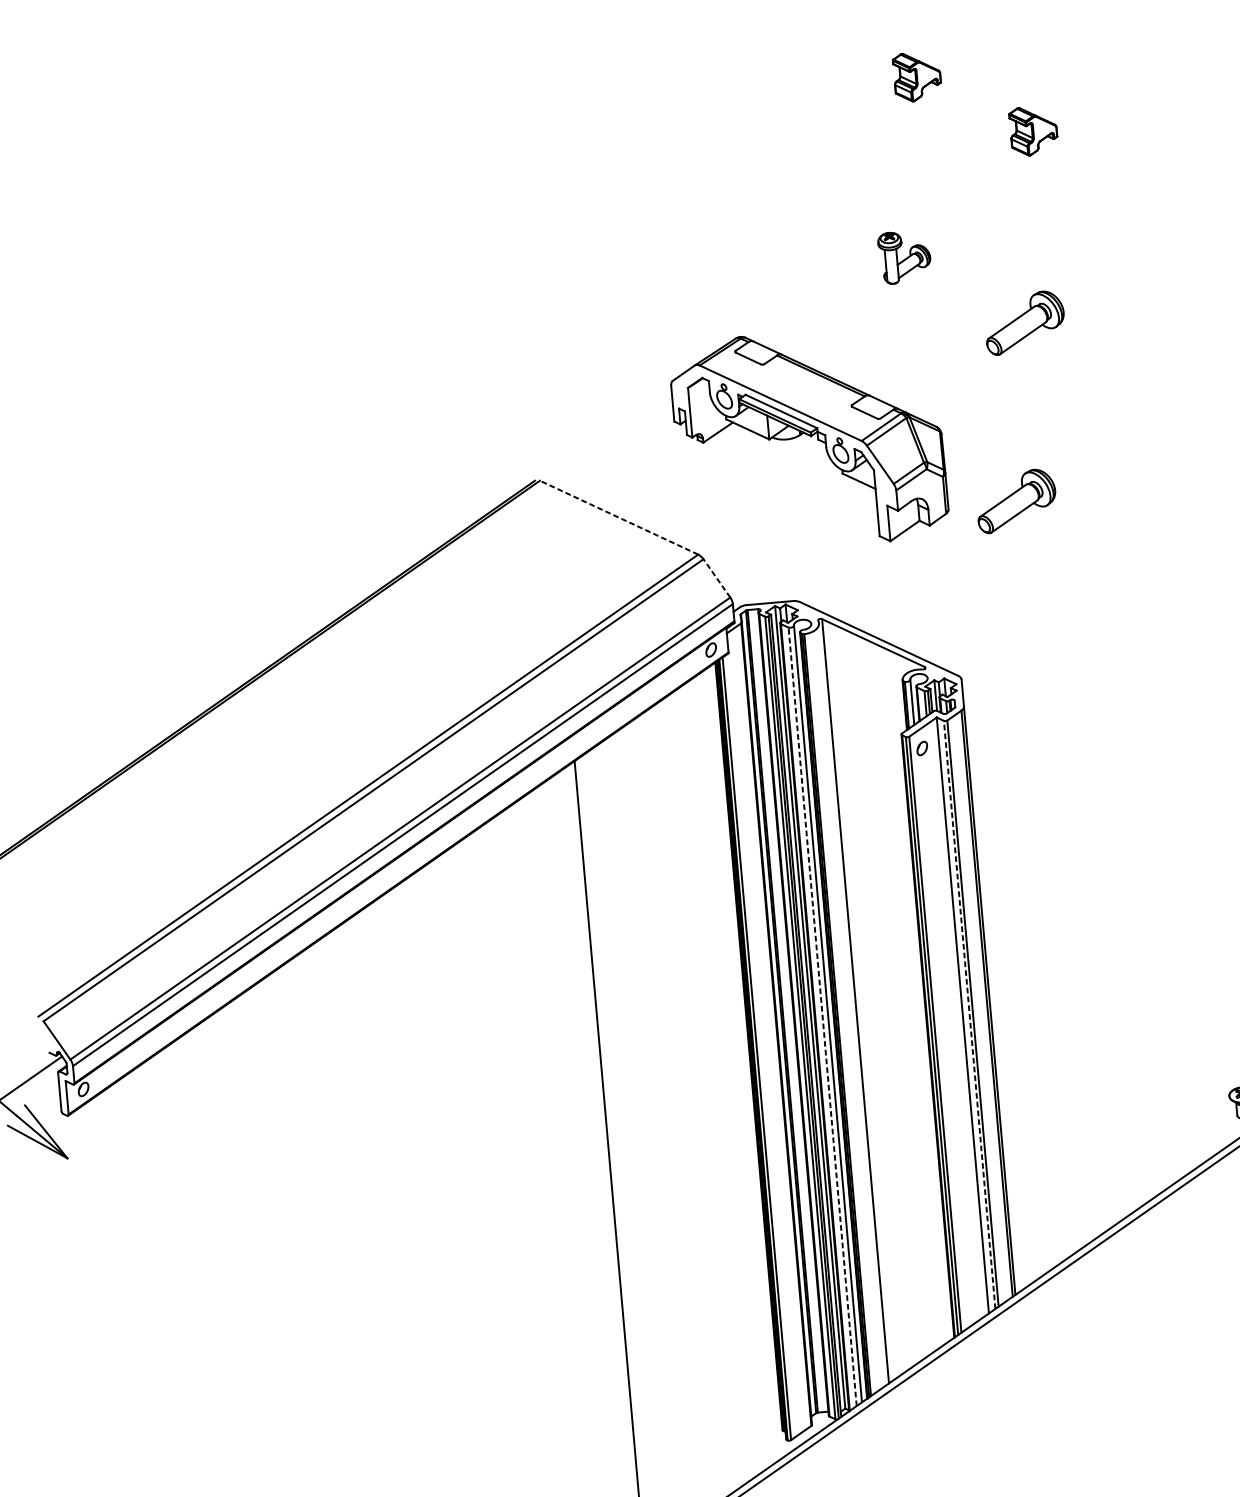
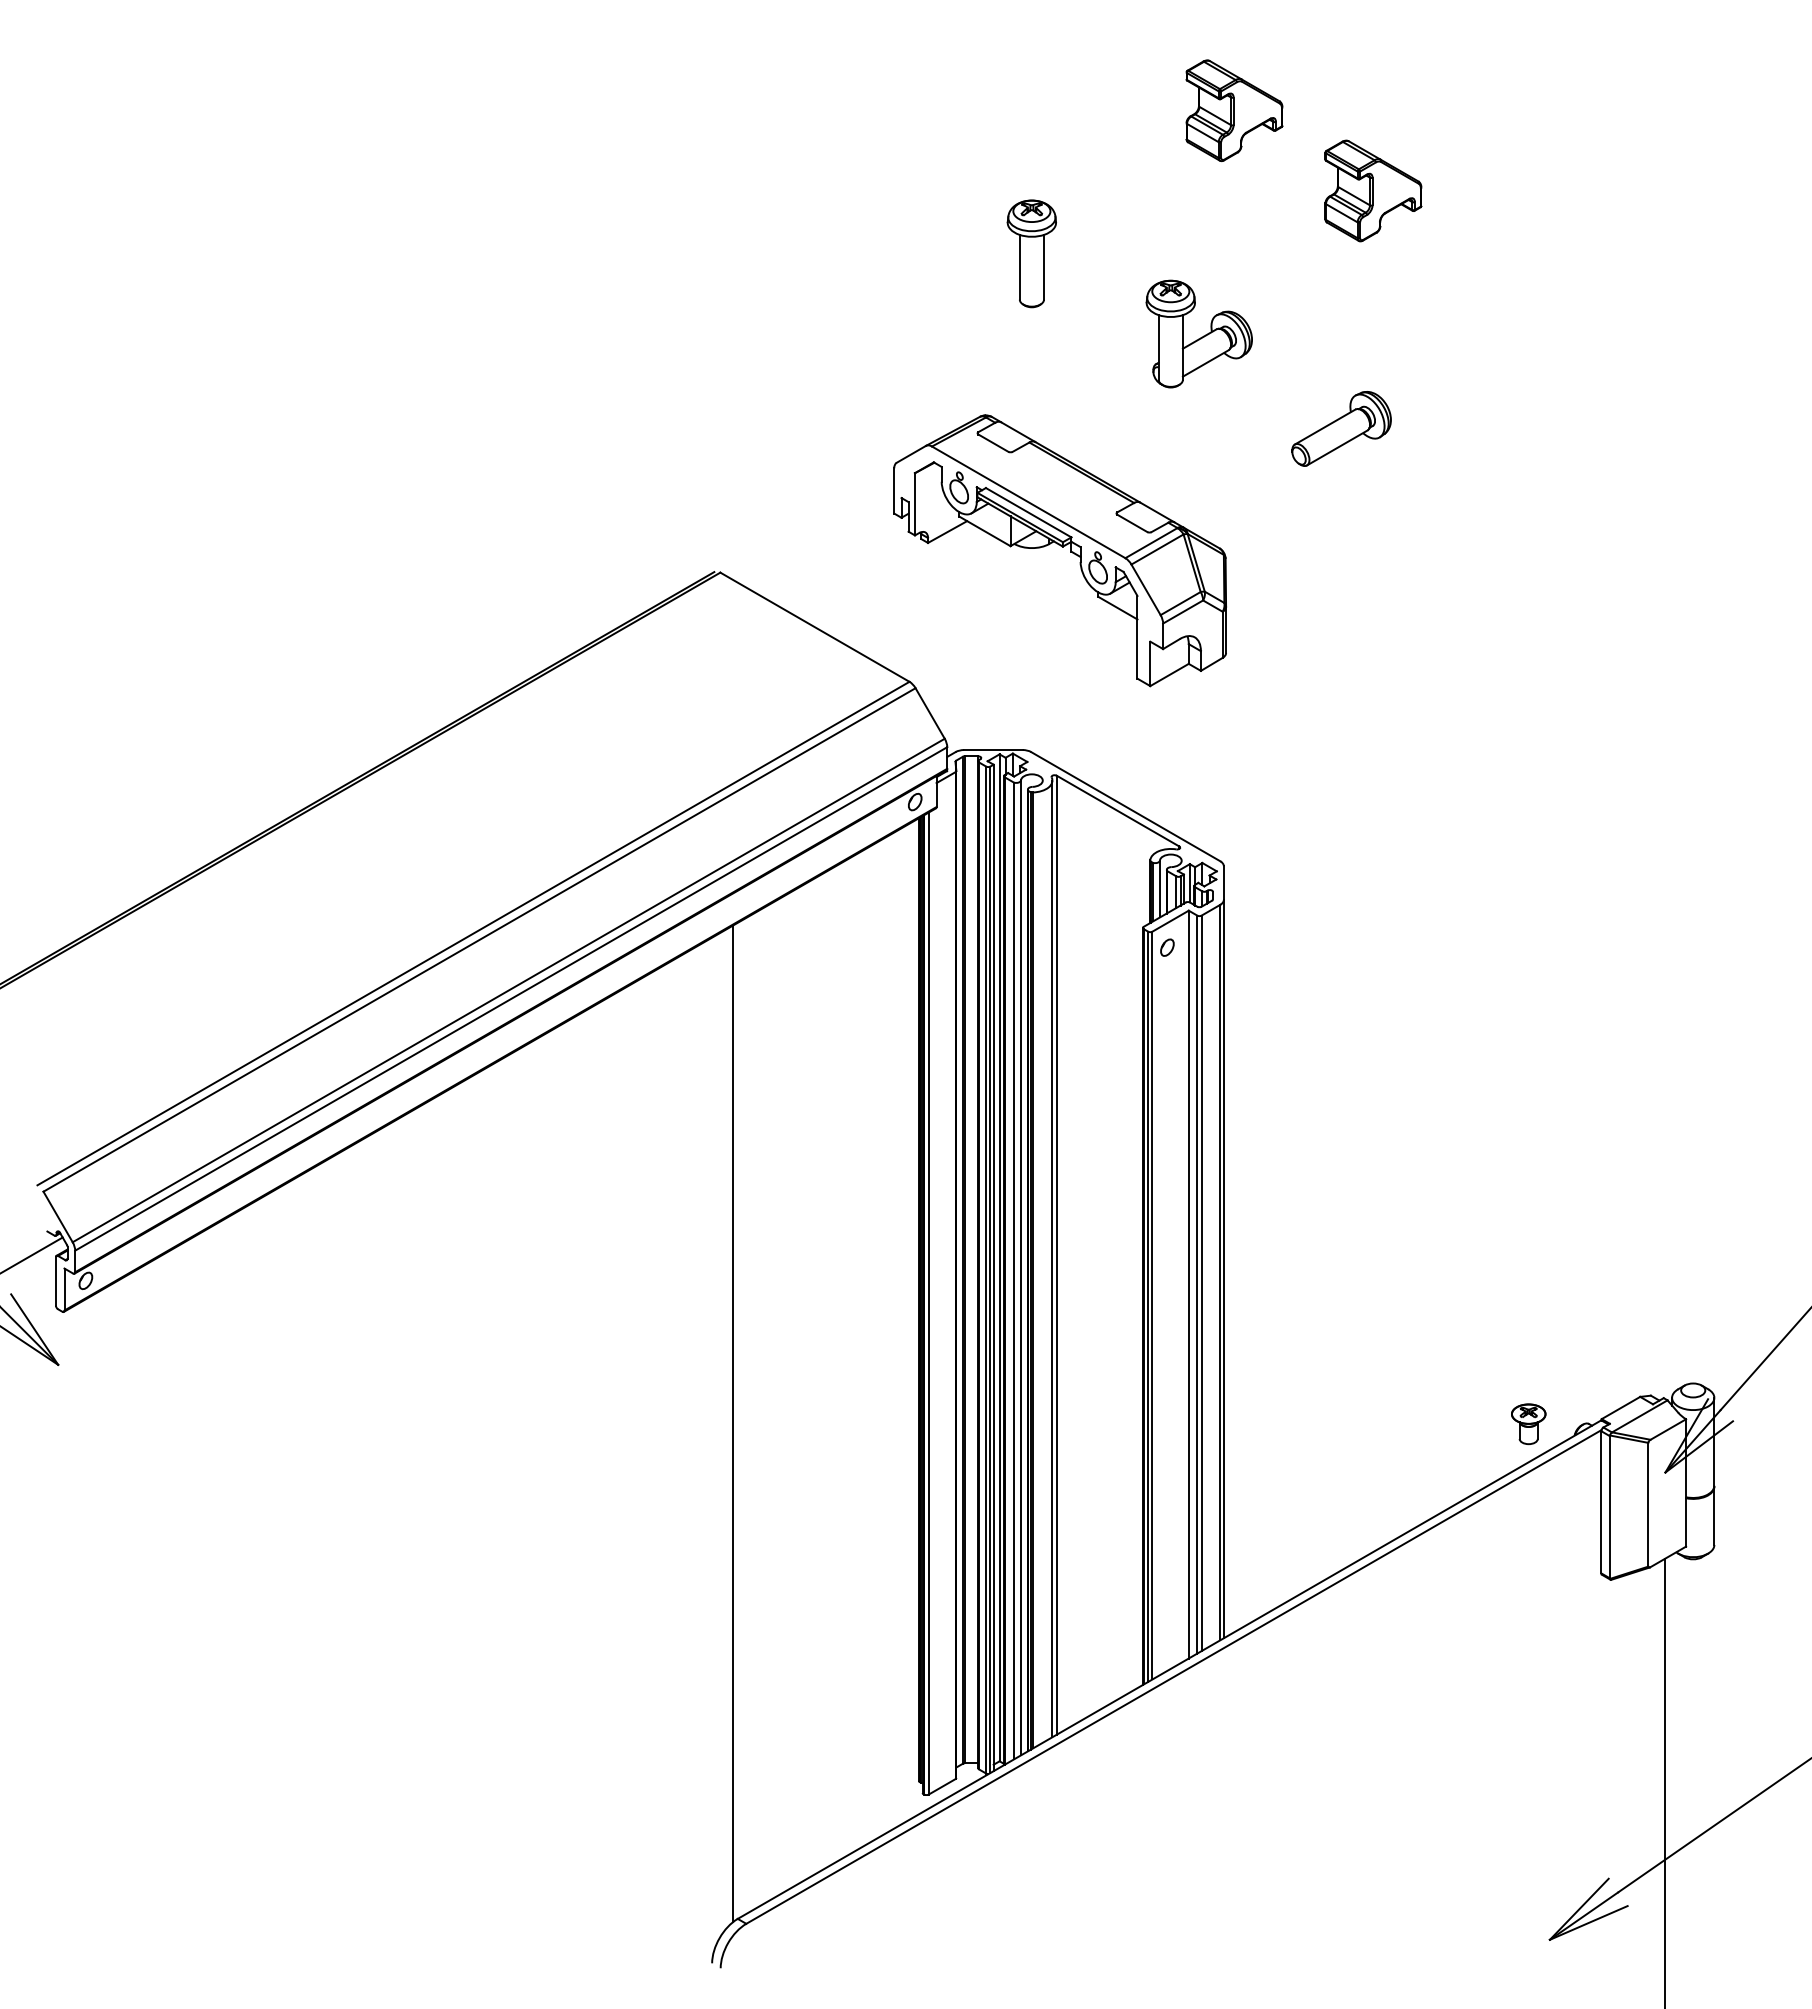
part: (917, 76) -> (1234, 110), size x1.67
part: (1033, 130) -> (1373, 190), size x1.67
part: (765, 204) -> (1031, 253), added
part: (904, 256) -> (1198, 333), size x1.67
part: (1016, 500) -> (1311, 649), removed
line: (618, 517) -> (814, 626), dashed -> solid
line: (716, 578) -> (929, 713), dashed -> solid
line: (852, 1004) -> (1052, 1258), added
line: (969, 1014) -> (1197, 1284), dashed -> solid
line: (822, 1016) -> (1014, 1270), dashed -> solid

